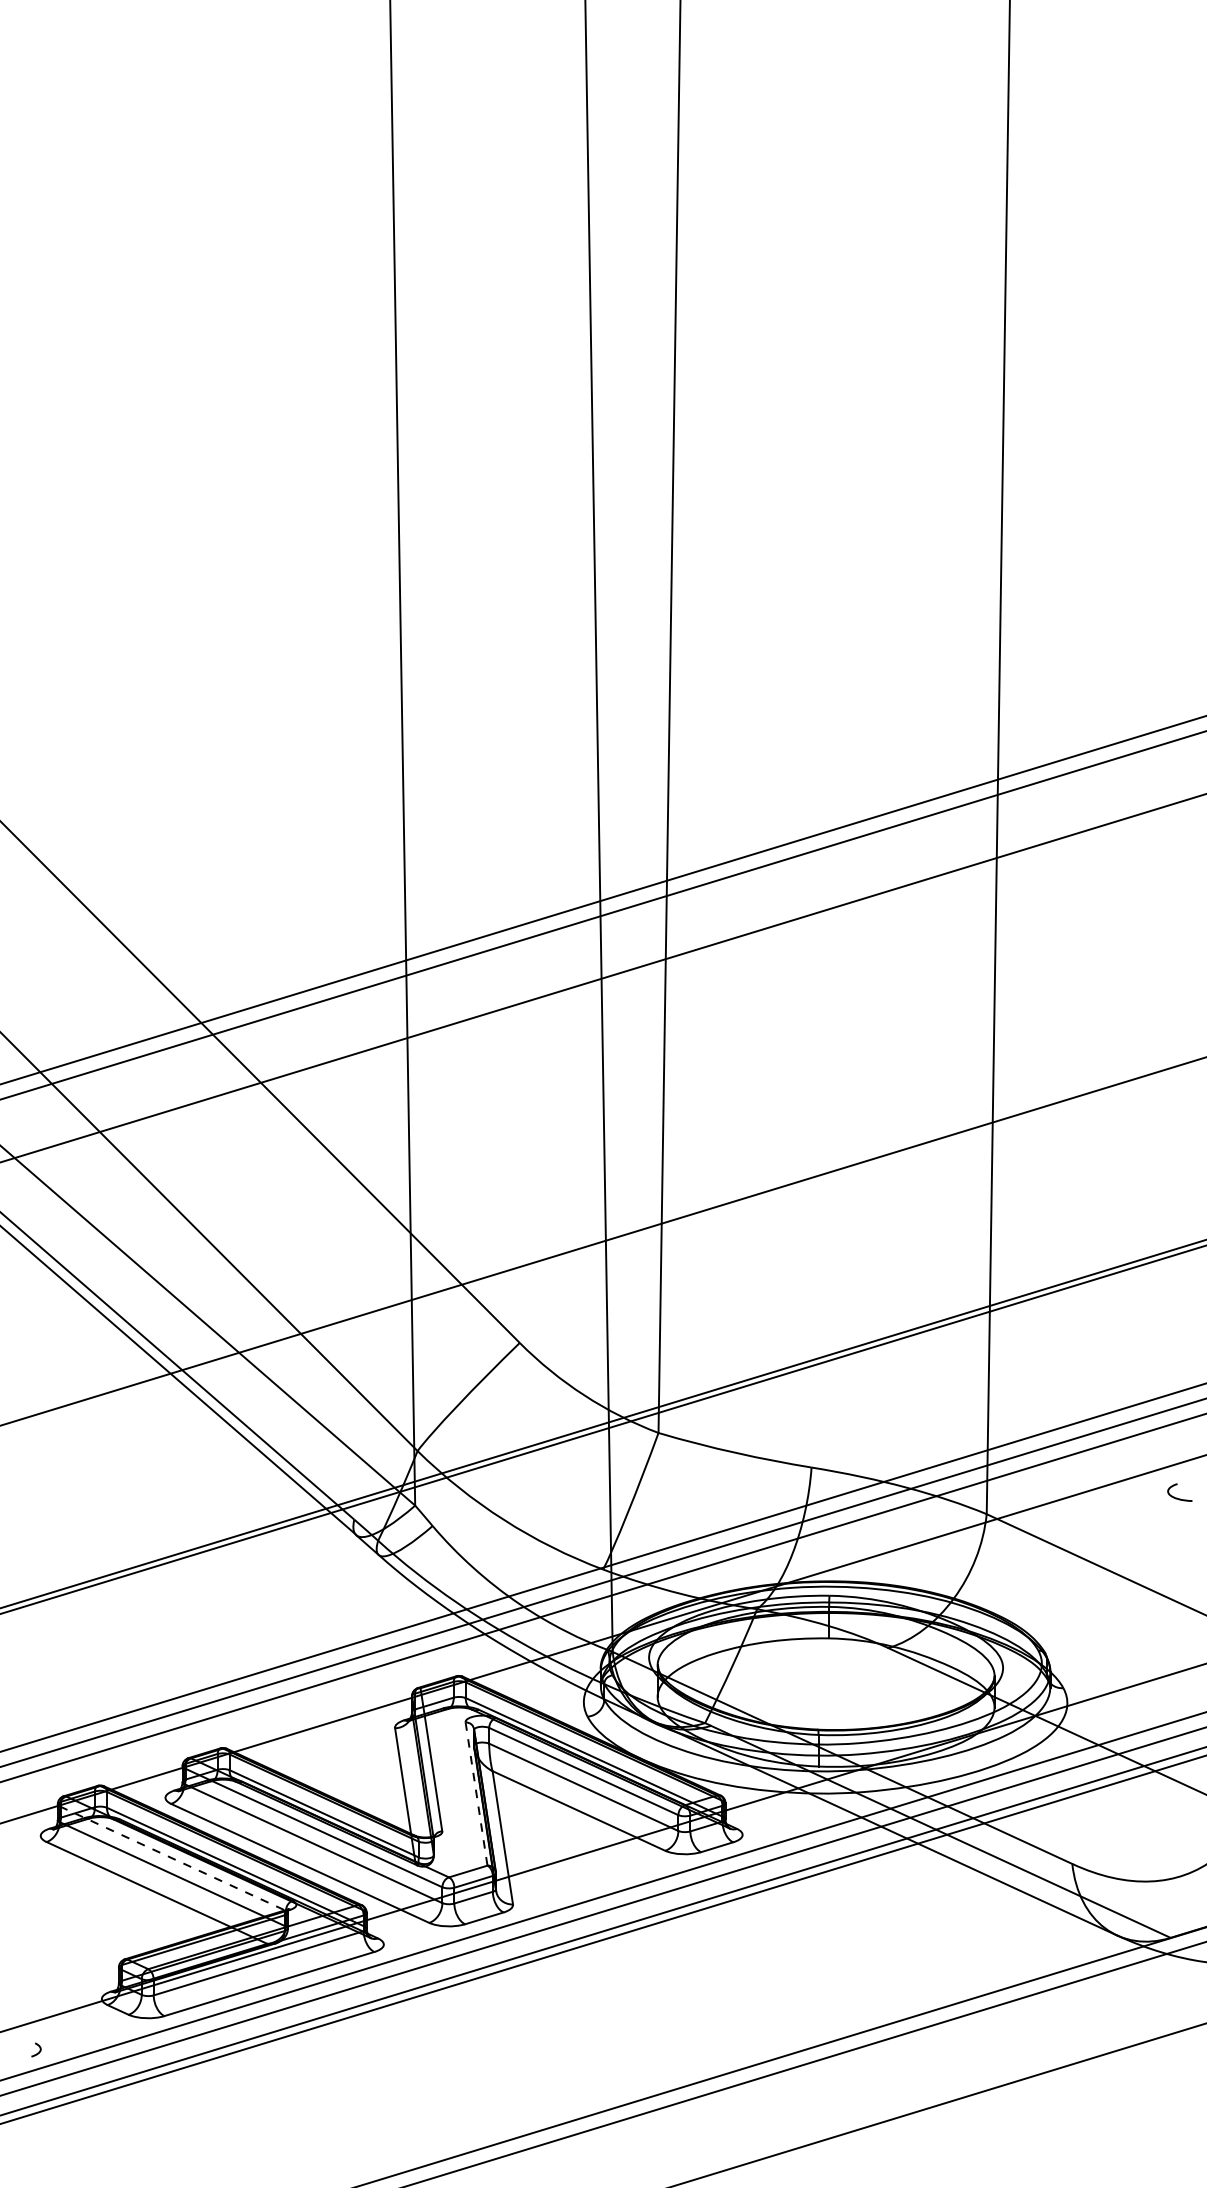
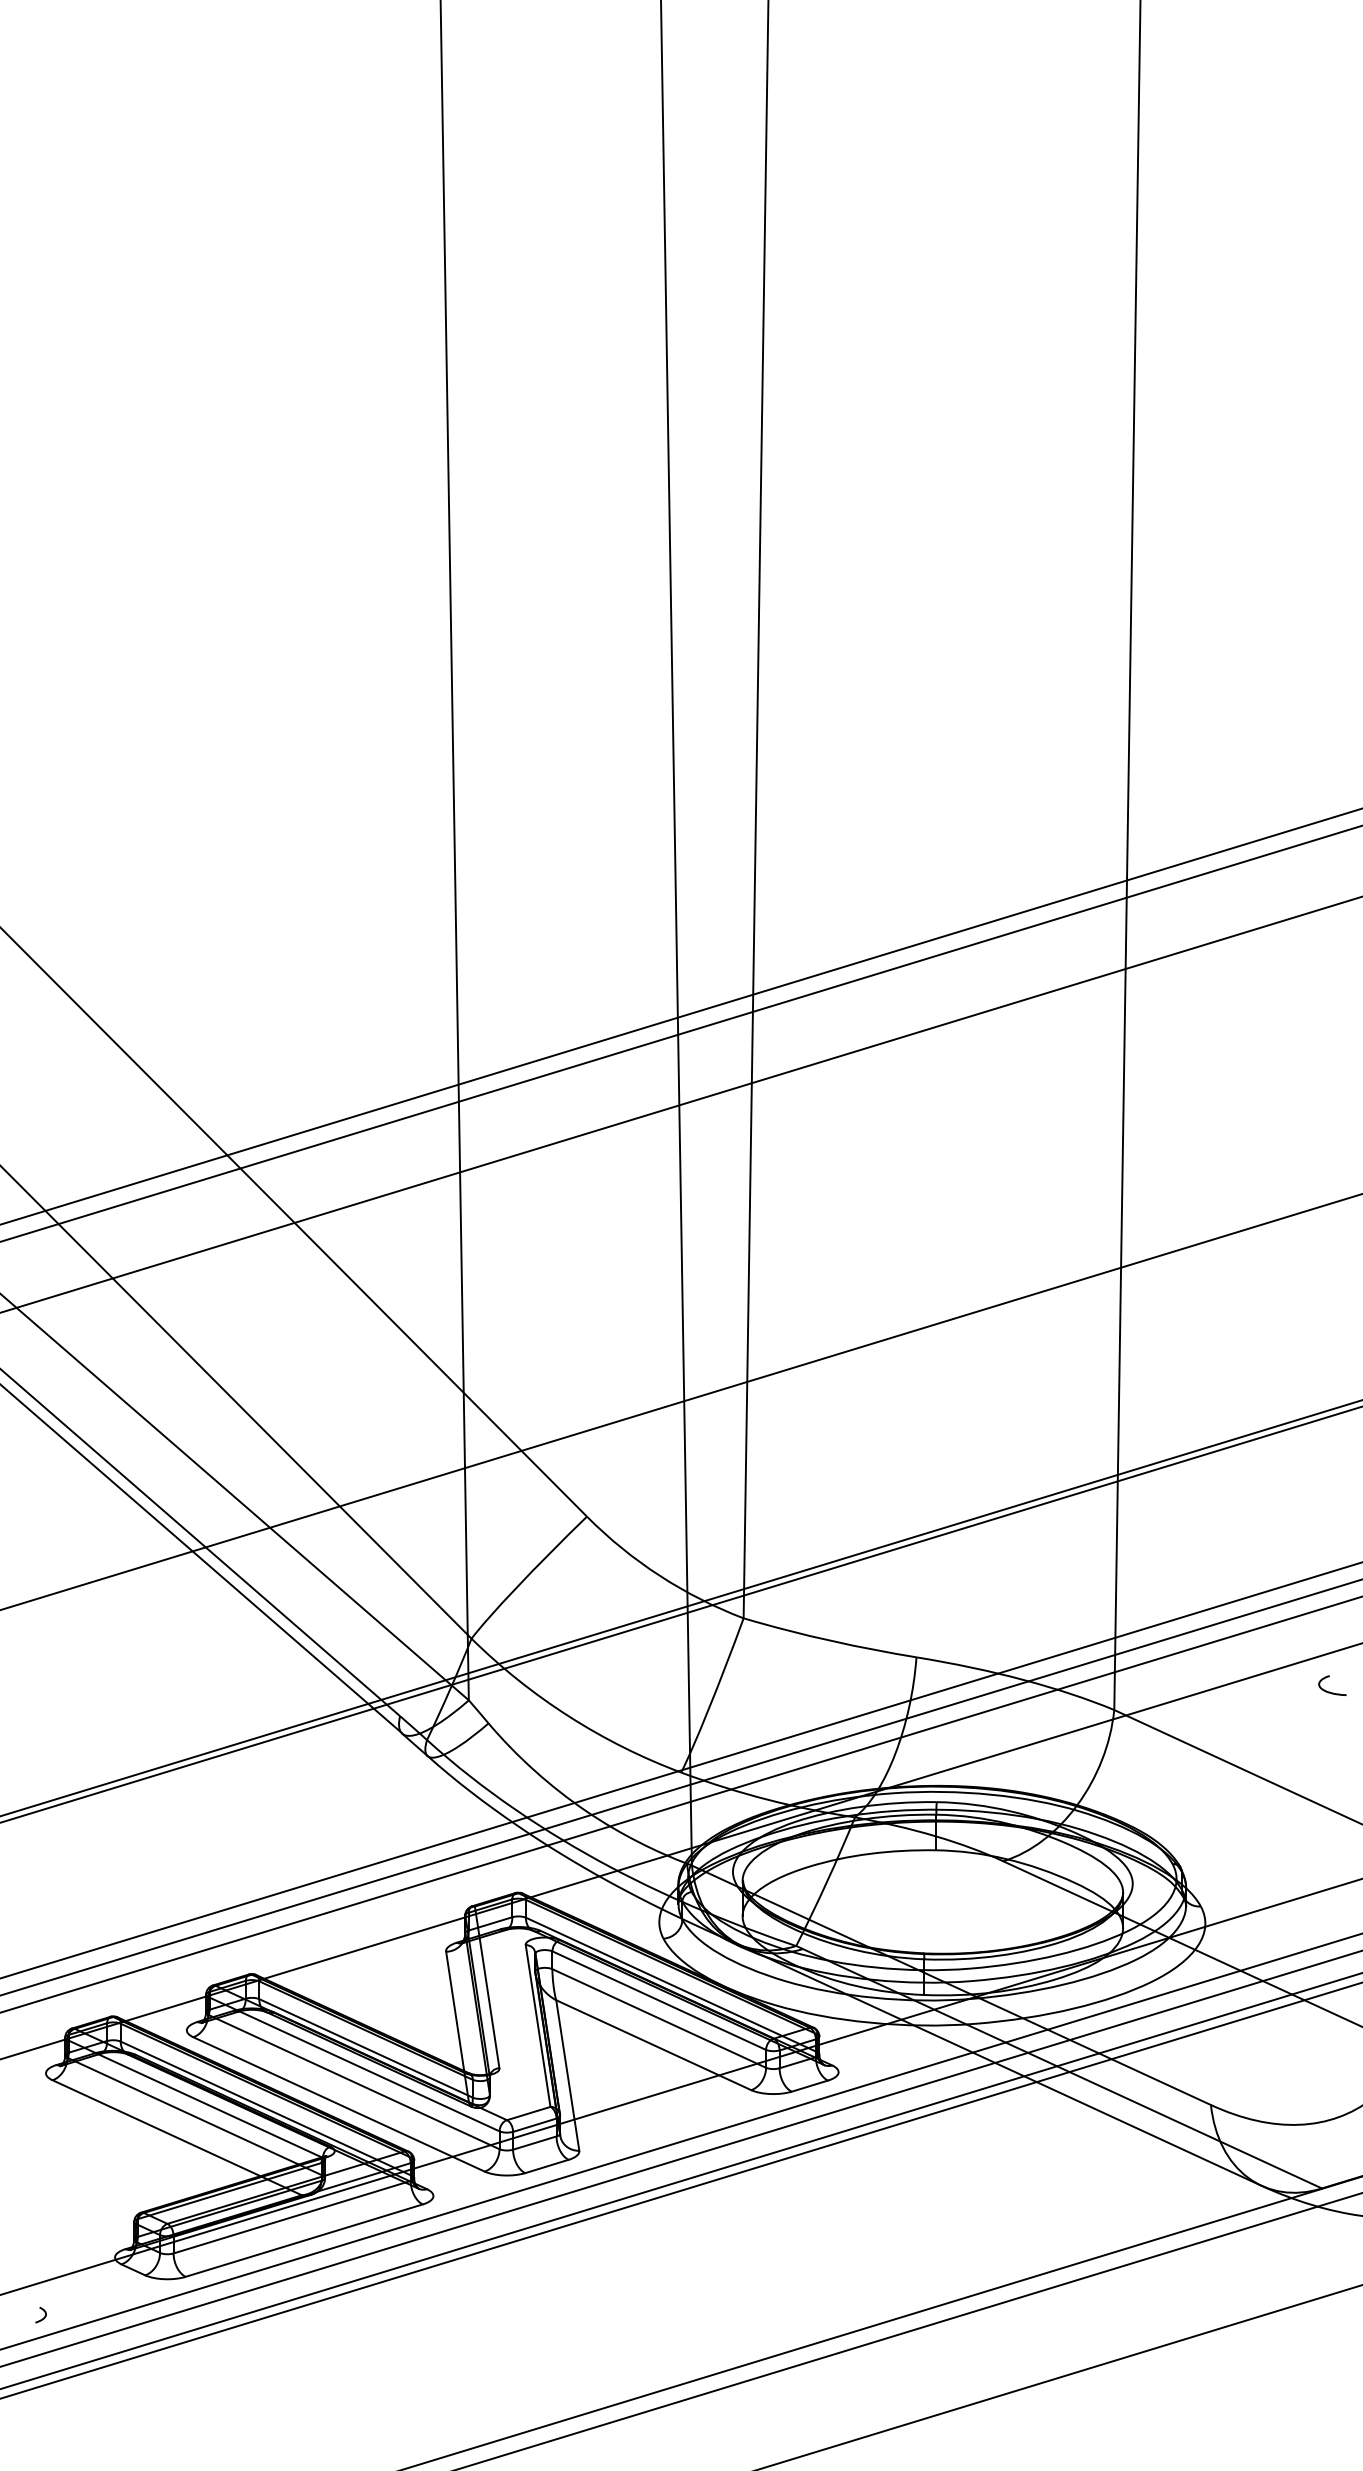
line: (476, 1794) -> (538, 2026), dashed -> solid
line: (173, 1858) -> (195, 2098), dashed -> solid

